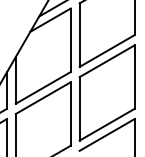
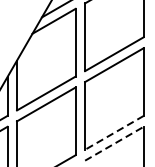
line: (107, 124) -> (114, 132), solid -> dashed
line: (107, 134) -> (114, 143), solid -> dashed

